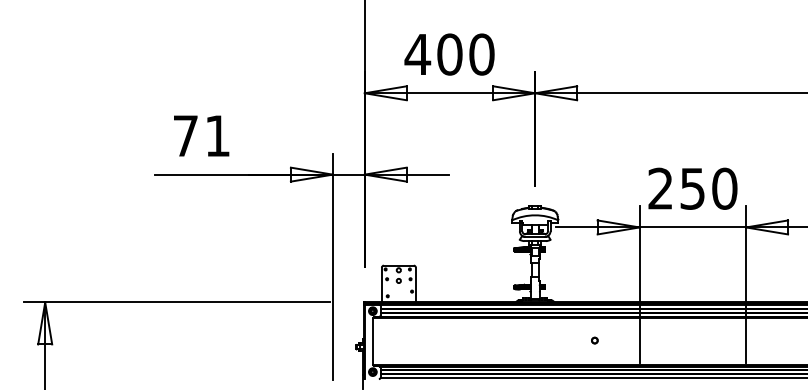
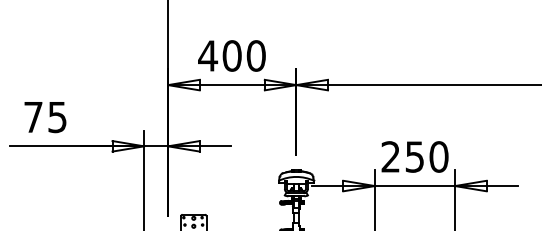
text: (217, 136) -> (57, 117), 71 -> 75

